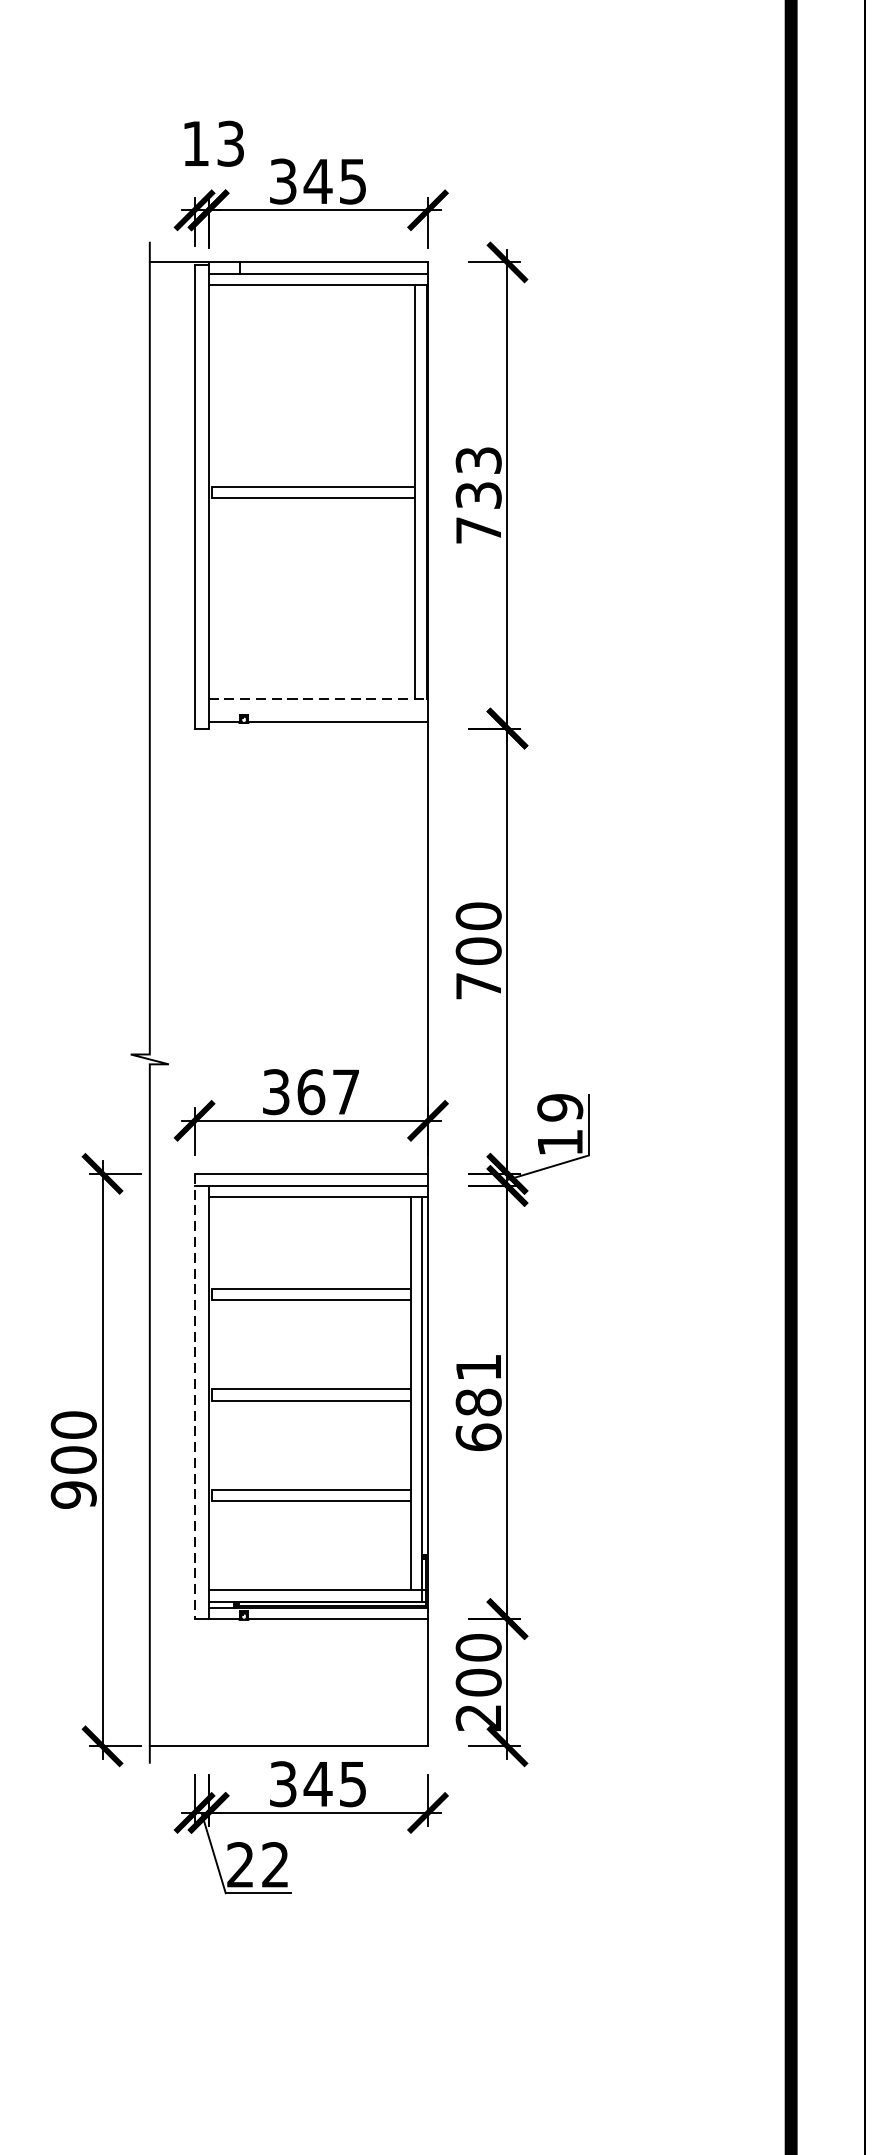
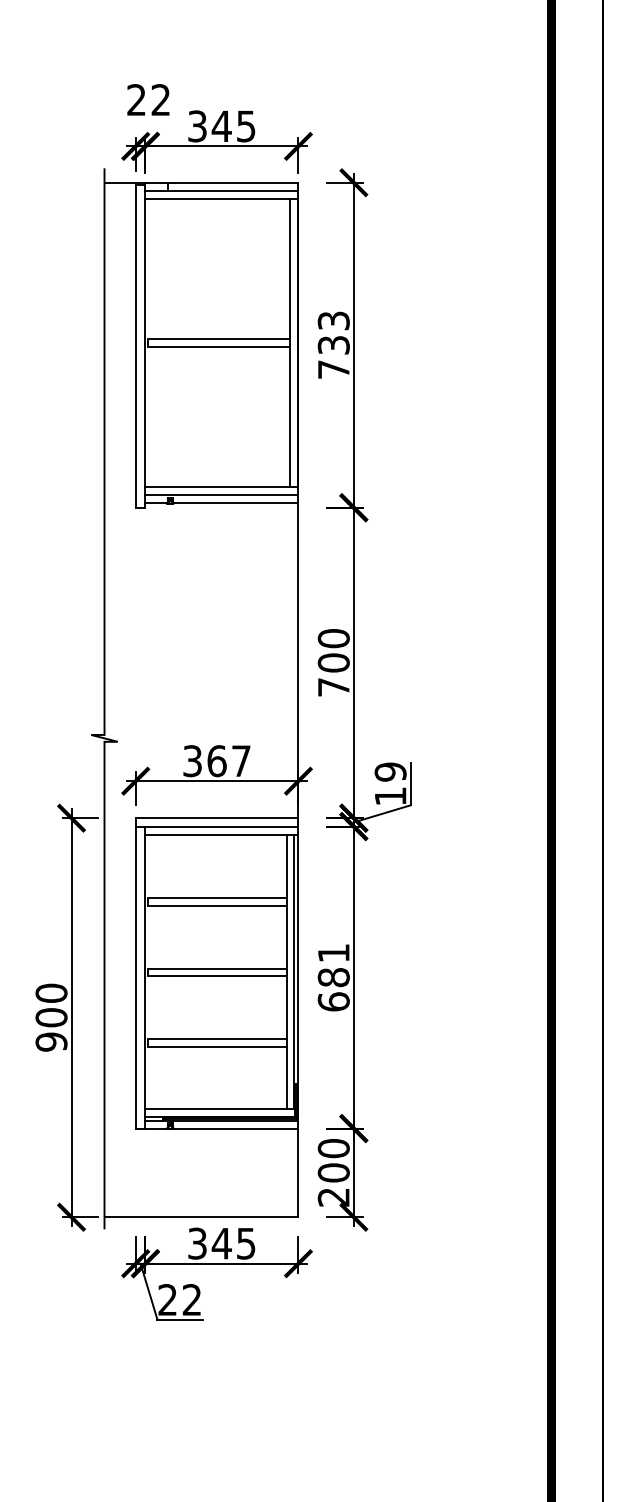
text: (212, 144) -> (148, 100), 13 -> 22
line: (319, 698) -> (222, 486), dashed -> solid
line: (317, 709) -> (221, 494), added
line: (194, 1396) -> (135, 973), dashed -> solid

